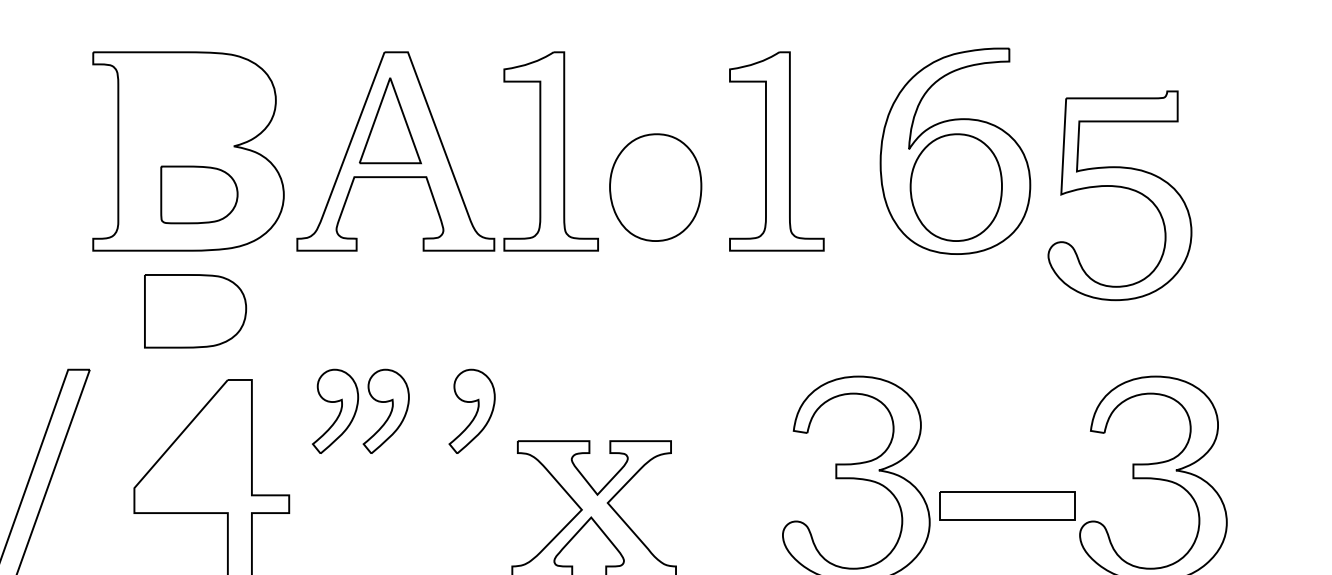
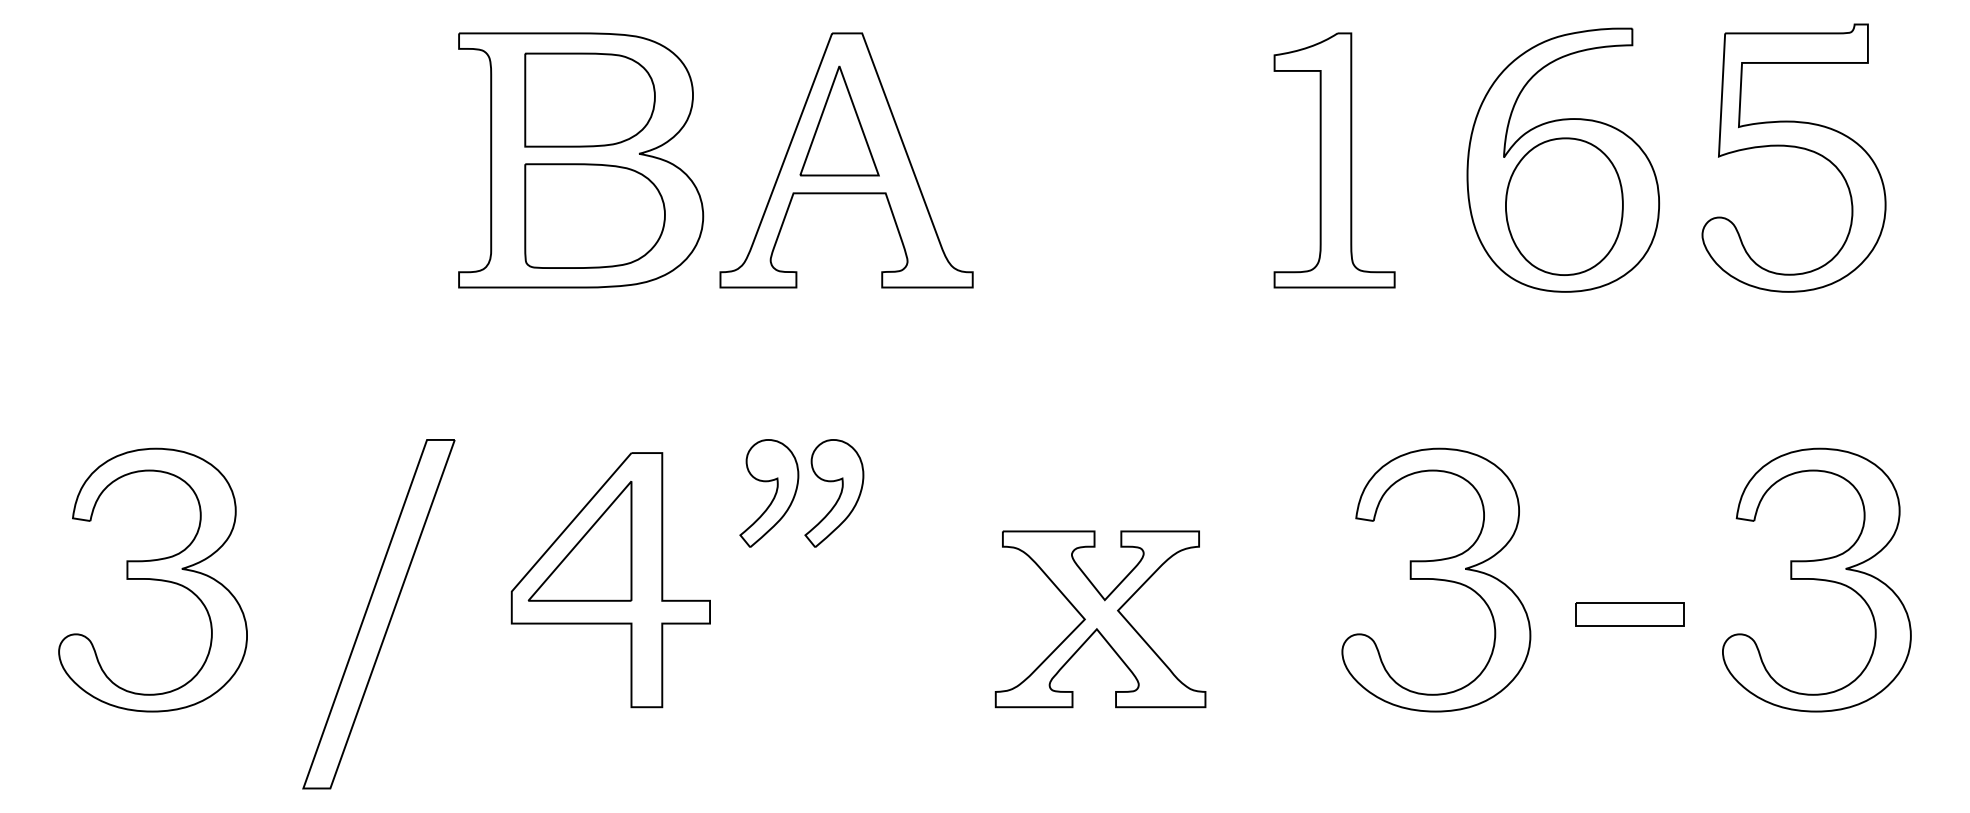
part: (551, 151) -> (1045, 160), removed
part: (655, 187) -> (1179, 206), removed
part: (1122, 188) -> (1797, 148), moved
part: (198, 194) -> (594, 215), size x1.43
part: (195, 310) -> (589, 99), moved
part: (472, 411) -> (944, 493), removed
part: (187, 449) -> (579, 541), added
part: (1007, 506) -> (1629, 614), size x0.62

